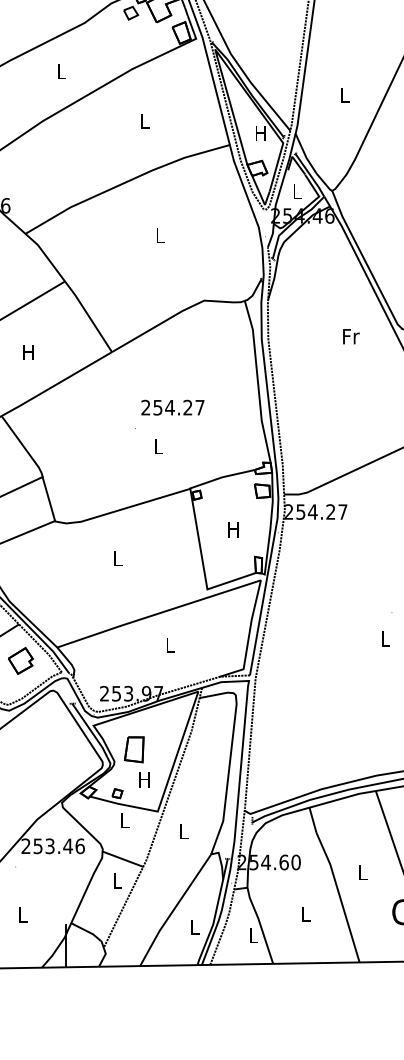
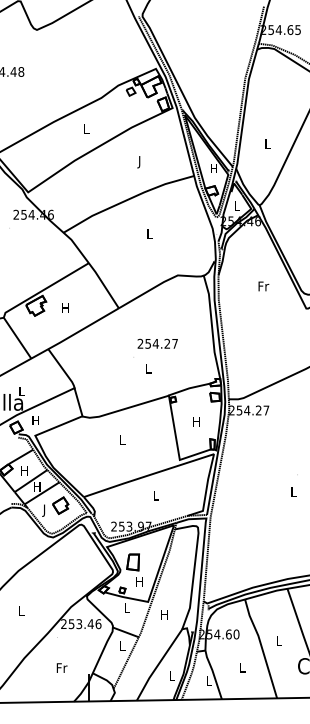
text: (144, 123) -> (139, 162), L -> J
text: (350, 336) -> (263, 286), moved
text: (183, 831) -> (164, 614), L -> H
text: (22, 914) -> (61, 667), L -> Fr

